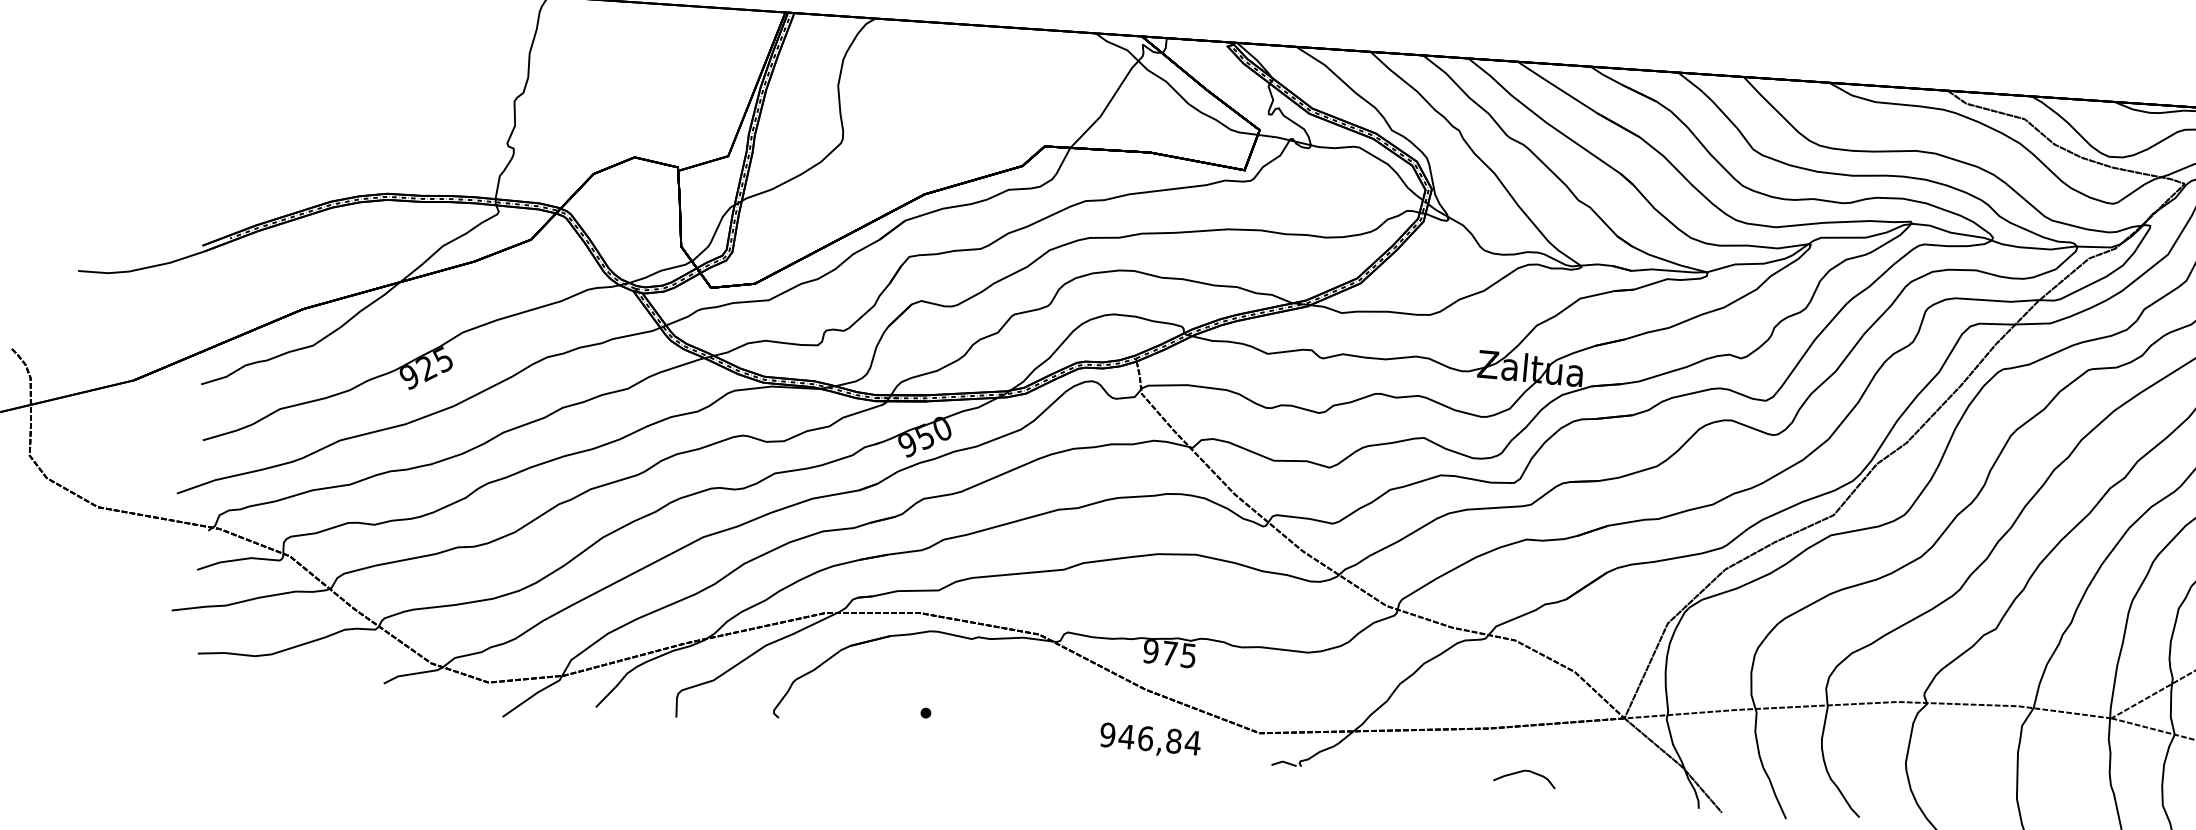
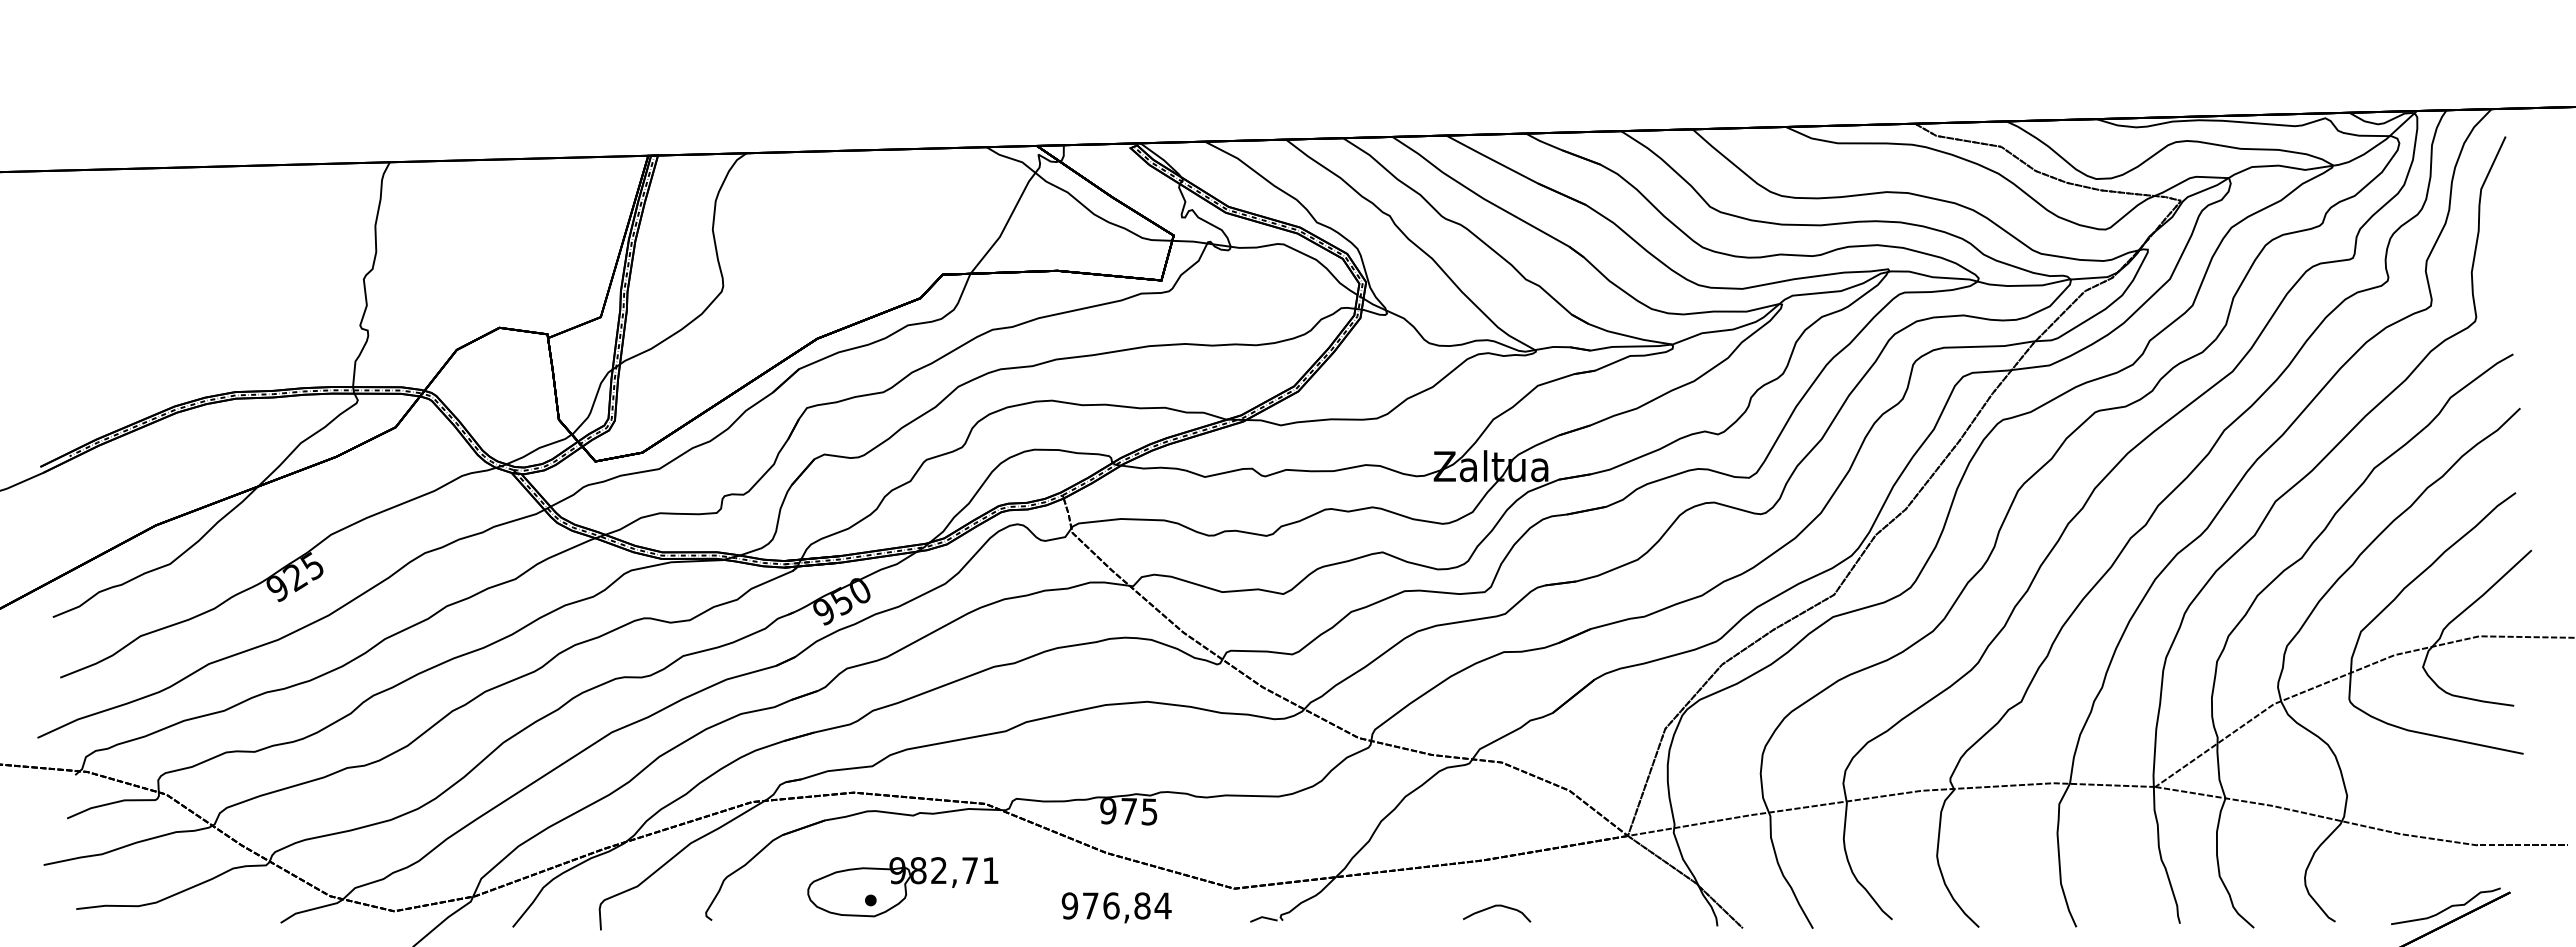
part: (956, 703) -> (902, 887), added
text: (1126, 736) -> (1090, 905), 946,84 -> 976,84
curve: (1523, 772) -> (1494, 907), moved

